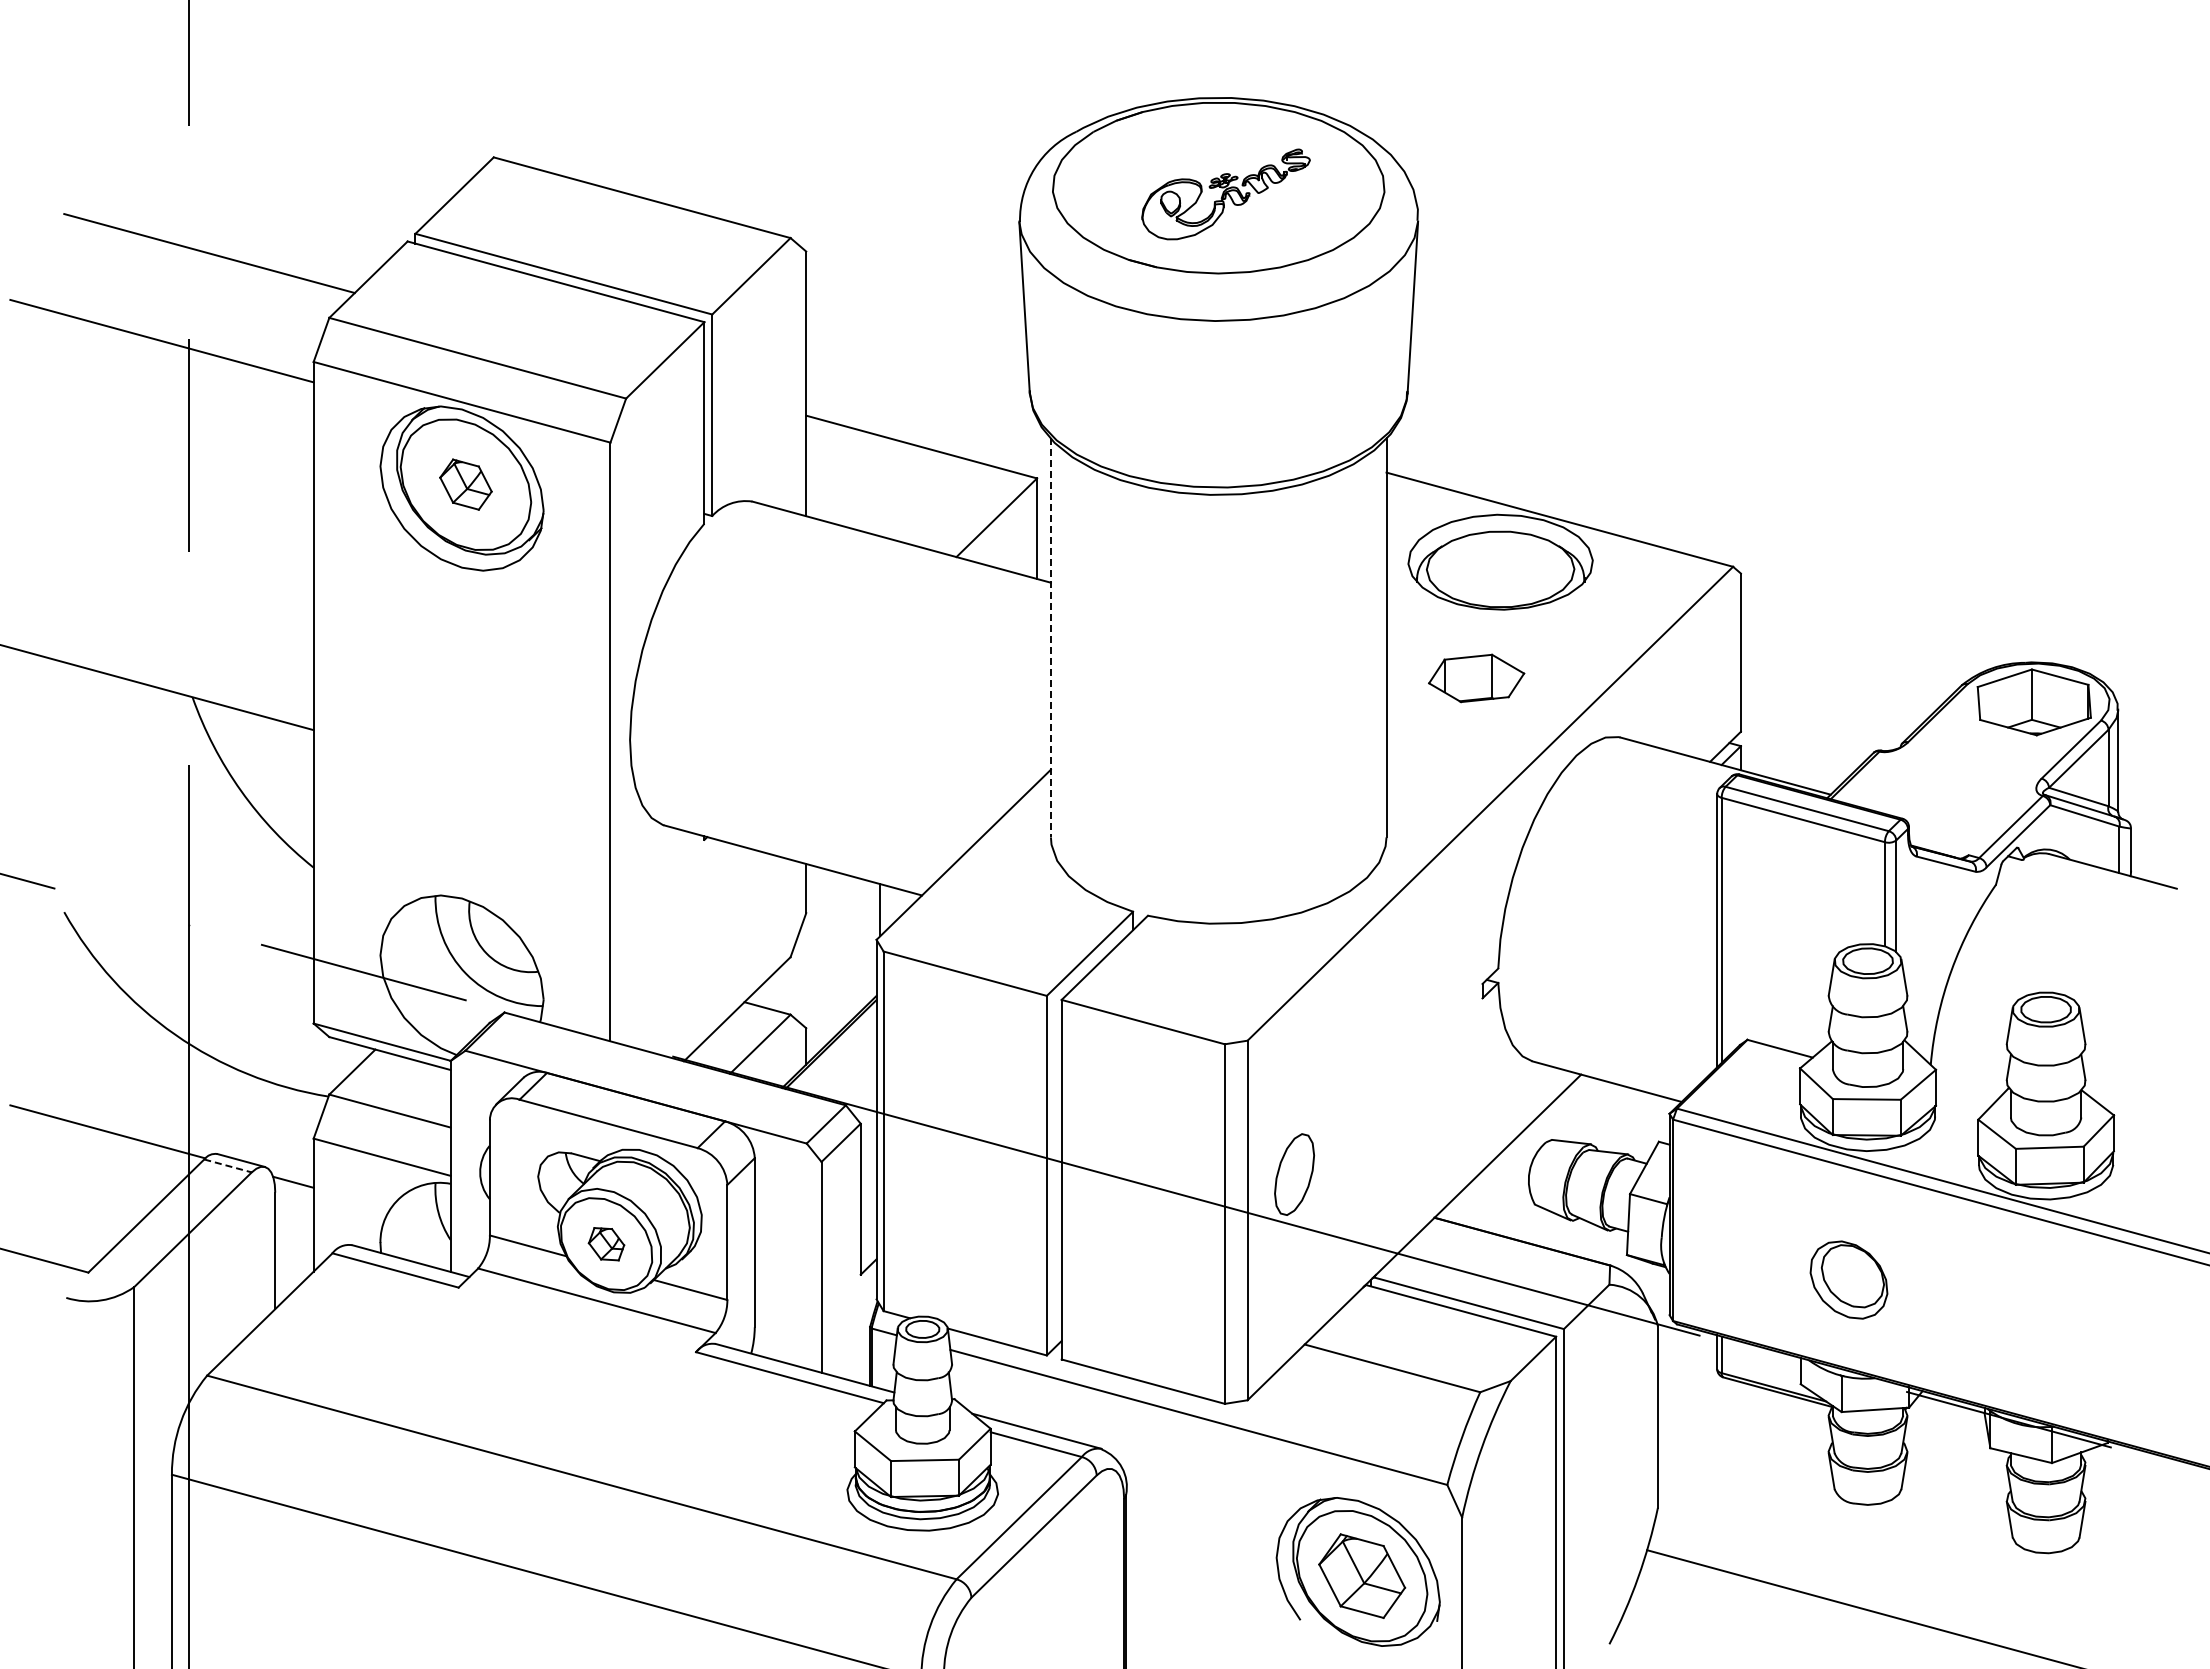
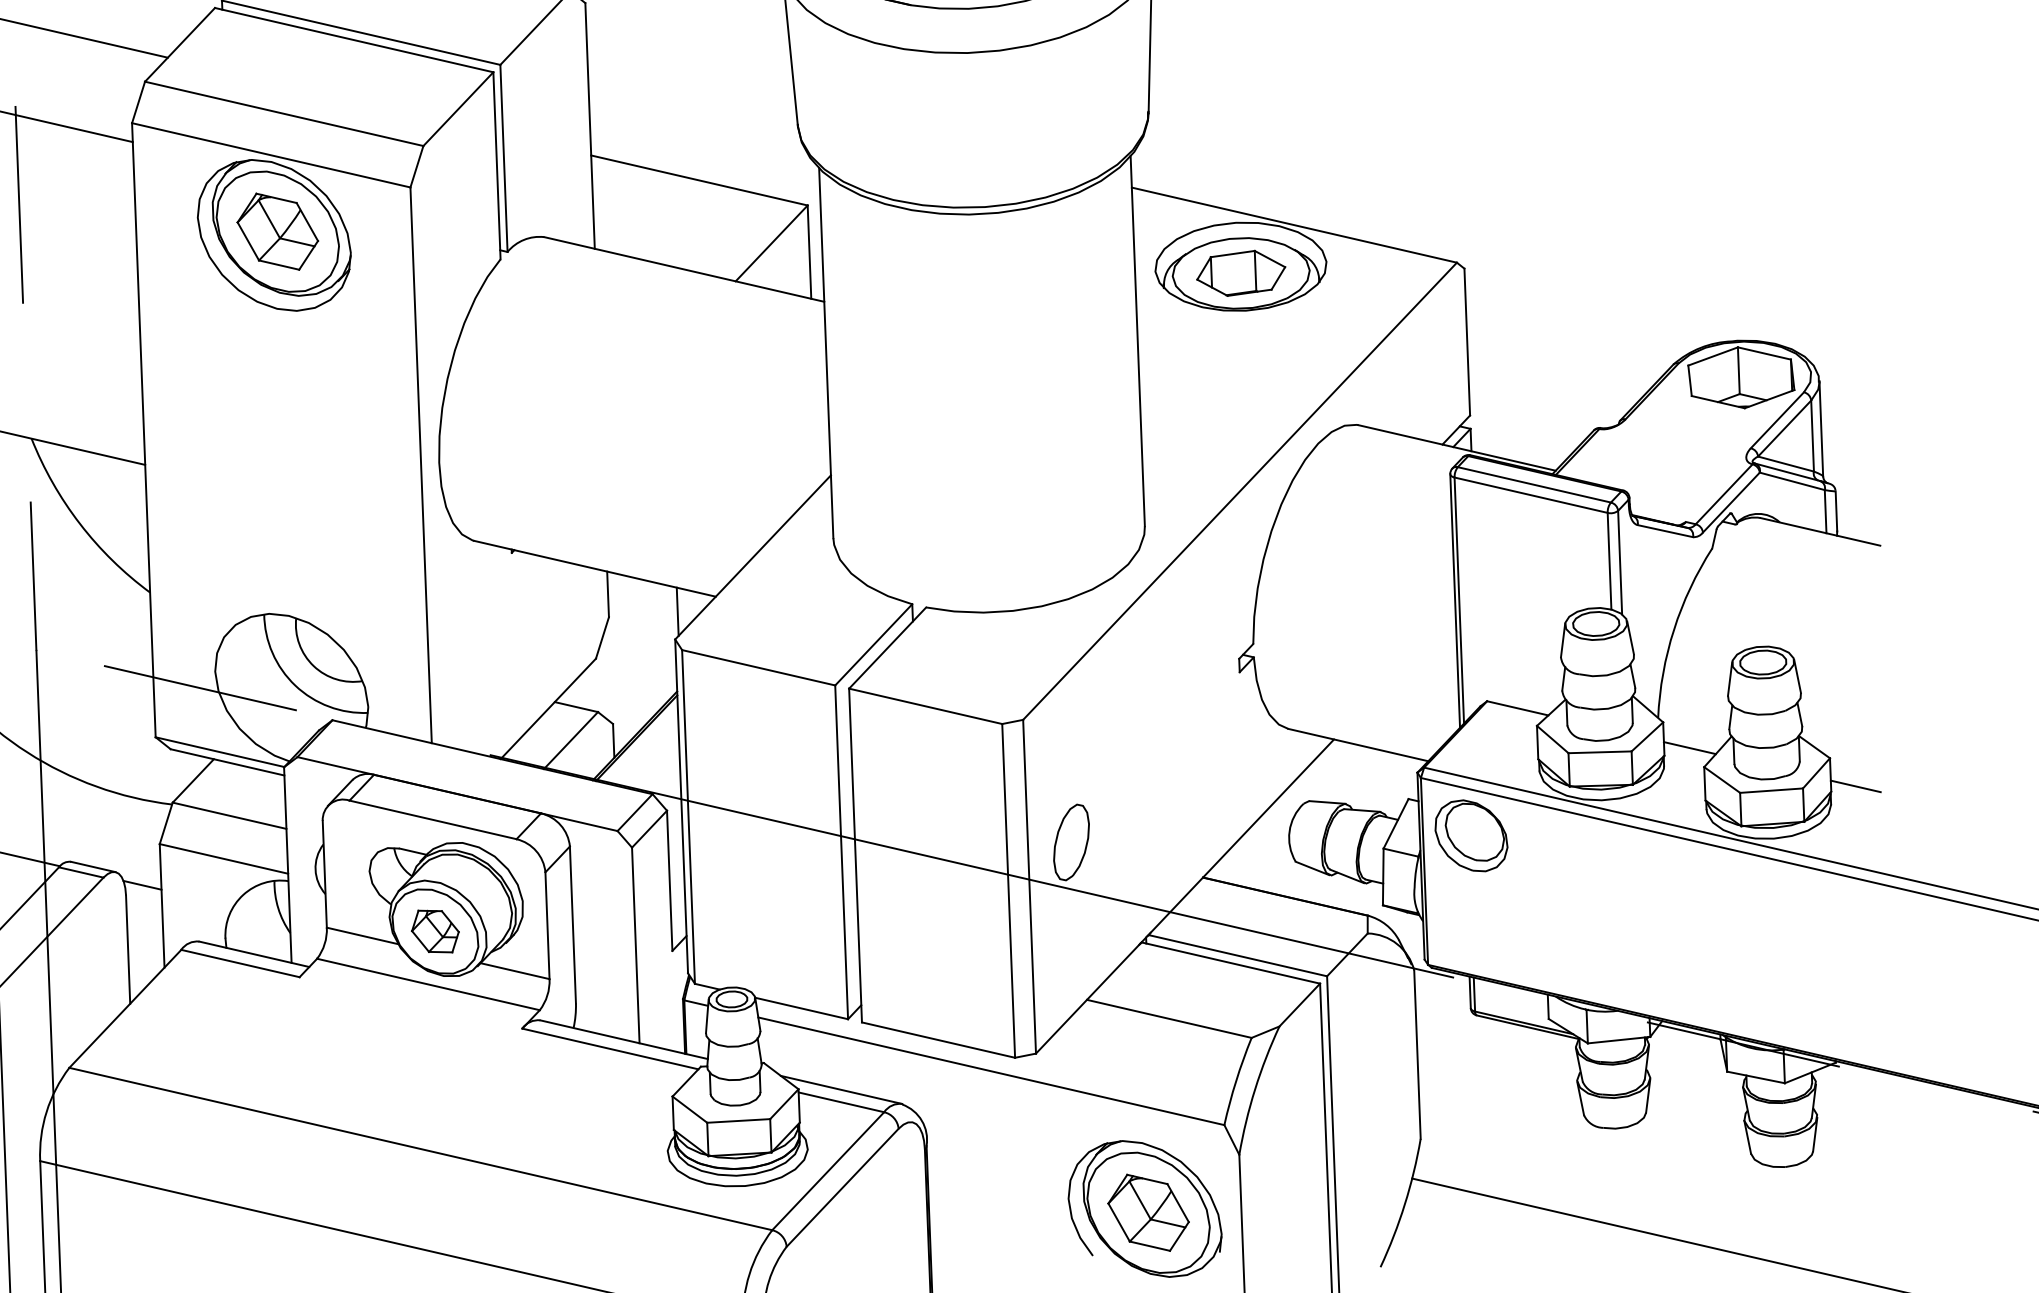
part: (465, 484) -> (277, 231), size x1.67
line: (1050, 638) -> (825, 353), dashed -> solid
part: (1476, 678) -> (1241, 273), moved
line: (1963, 1098) -> (1689, 748), added
line: (2140, 1146) -> (1855, 786), added
line: (228, 1165) -> (81, 872), dashed -> solid
part: (606, 1244) -> (435, 931), size x1.43
part: (1848, 1279) -> (1470, 835), moved

